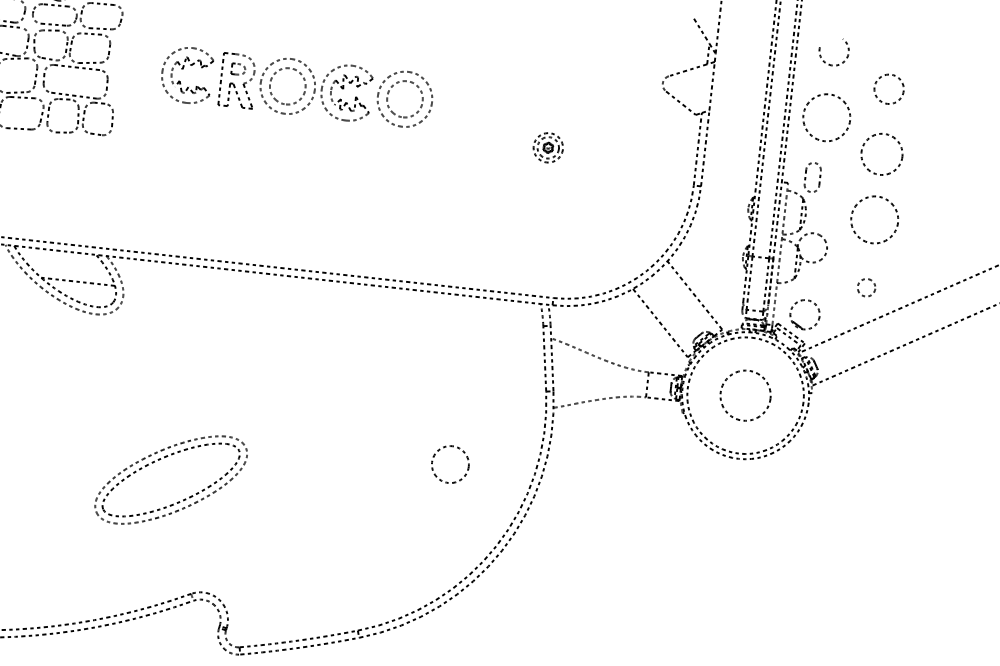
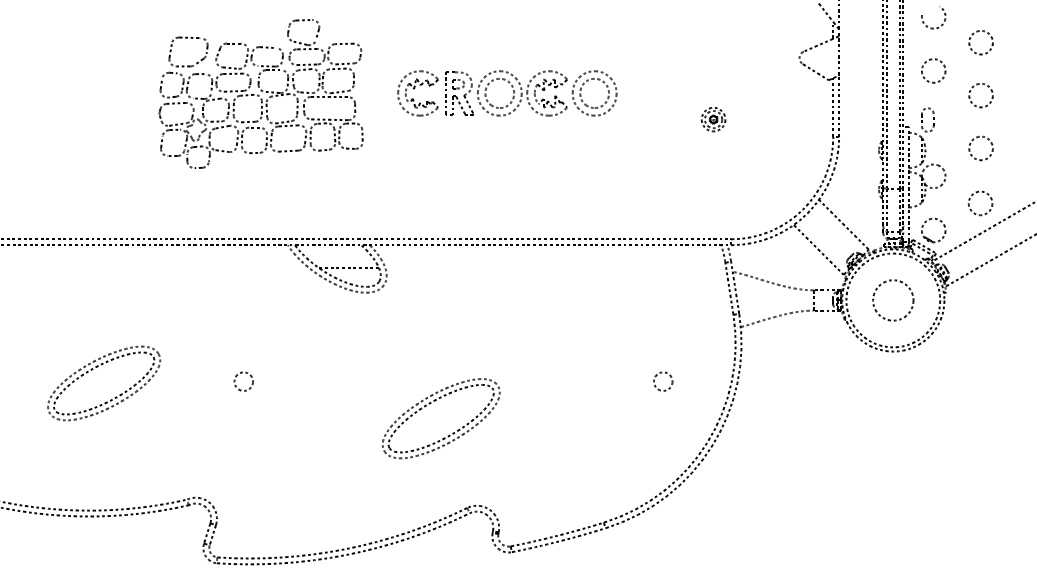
circle: (826, 117) -> (933, 70), size x0.62
circle: (881, 154) -> (980, 95), size x0.71
circle: (873, 219) -> (980, 148), size x0.62
circle: (866, 287) -> (980, 203), size x1.67
circle: (449, 464) -> (662, 381), size x0.62

